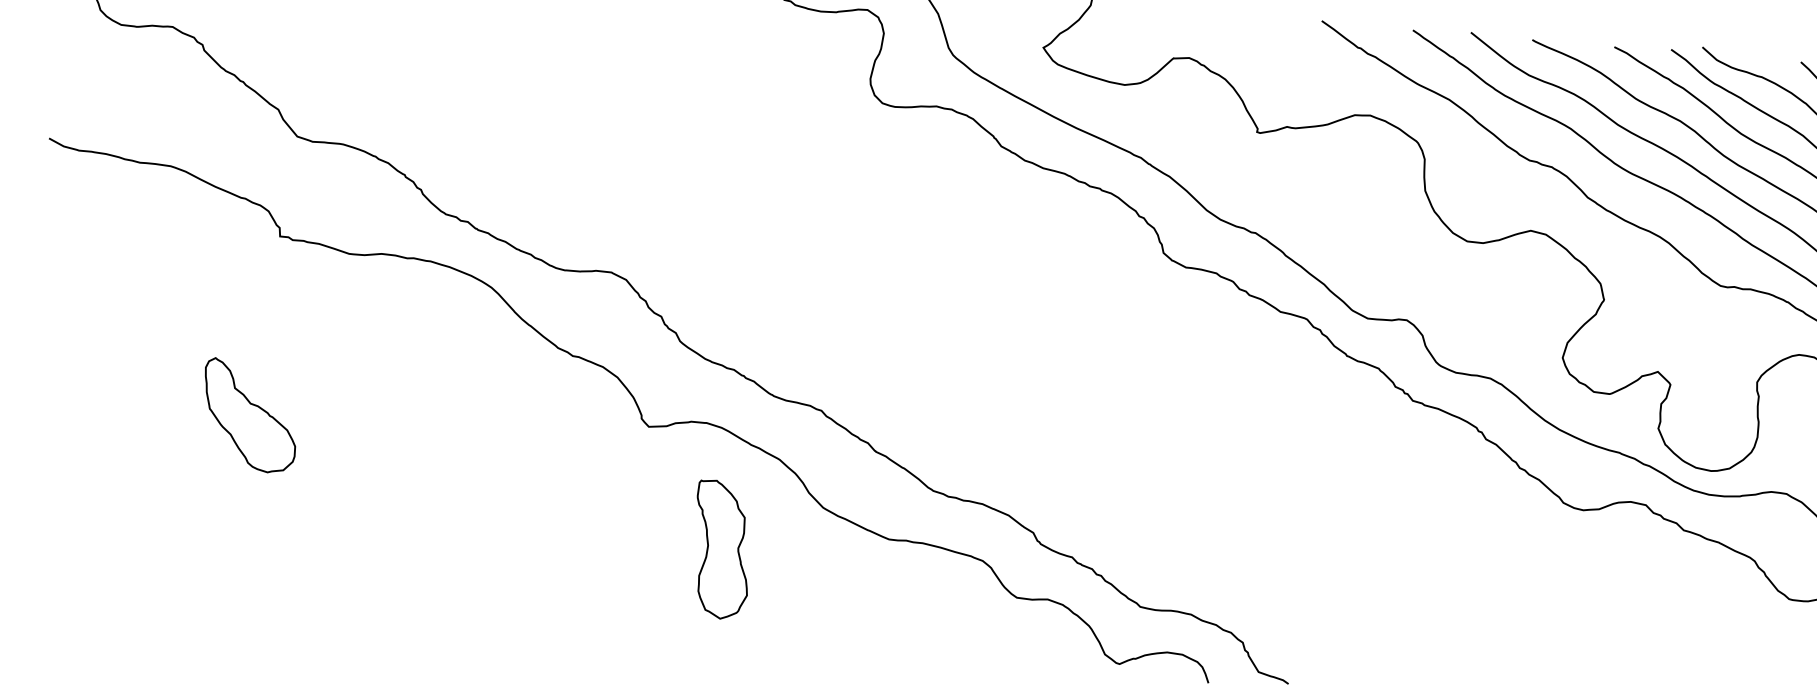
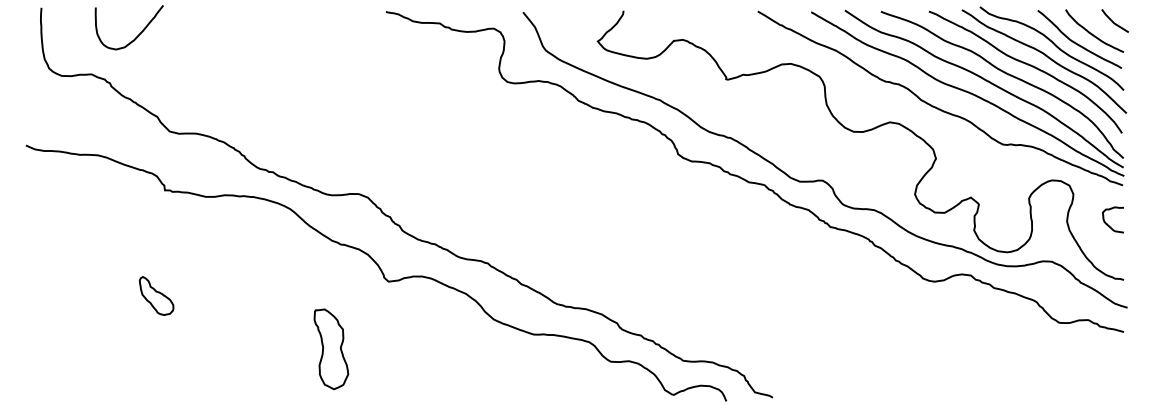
part: (249, 415) -> (156, 295), size x0.6
part: (722, 550) -> (331, 349), moved

